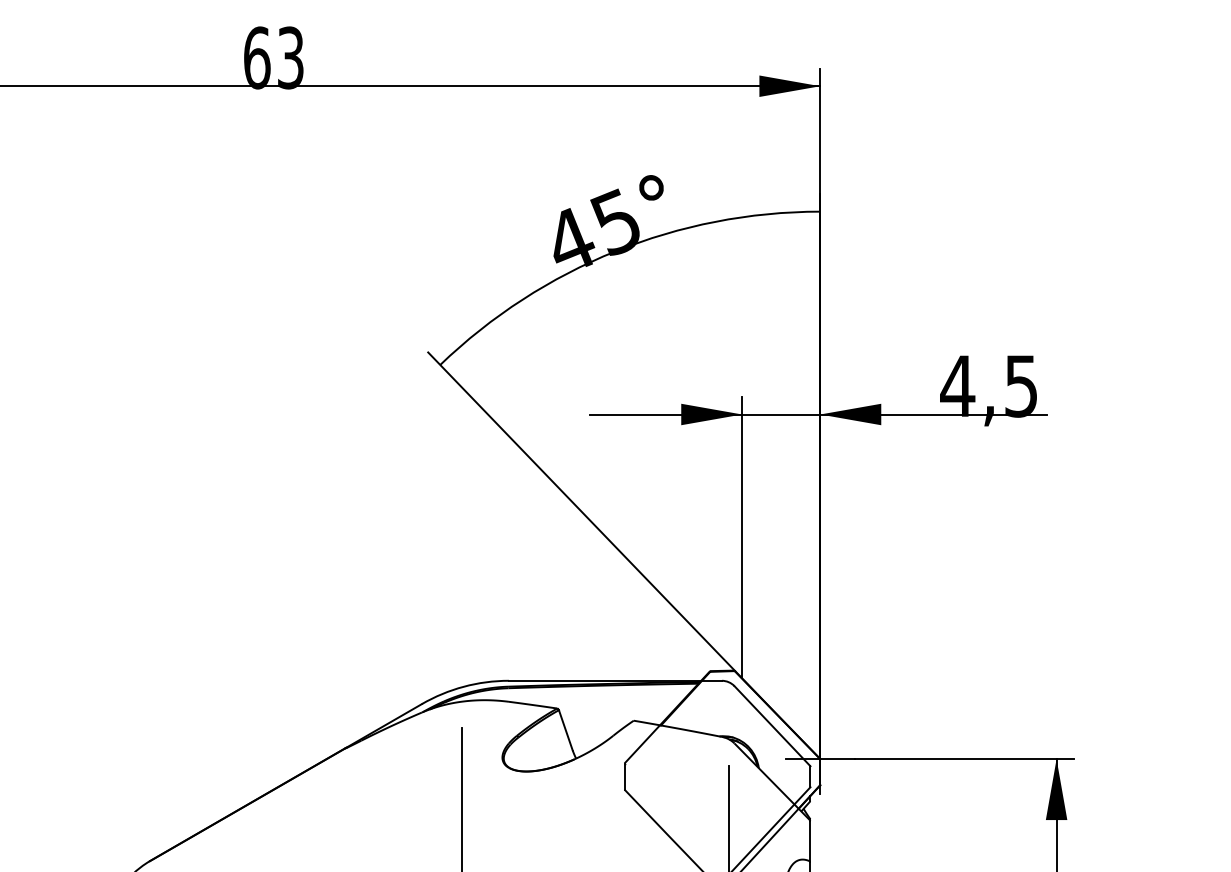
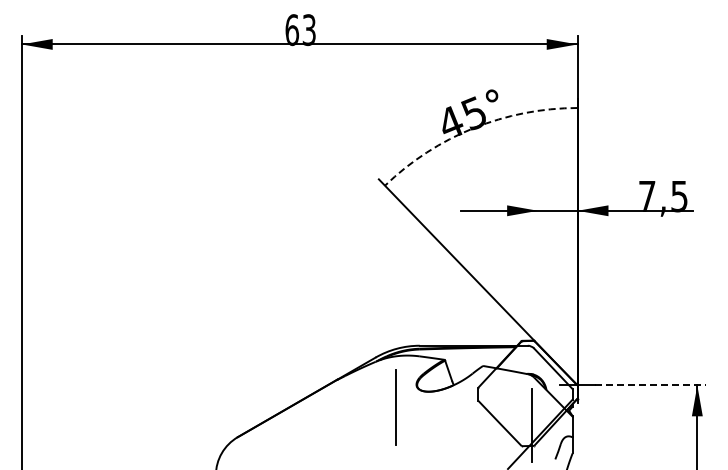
arc: (614, 252) -> (473, 128), solid -> dashed
text: (958, 384) -> (647, 195), 4,5 -> 7,5
line: (743, 536) -> (538, 272), removed
line: (966, 759) -> (651, 385), solid -> dashed

